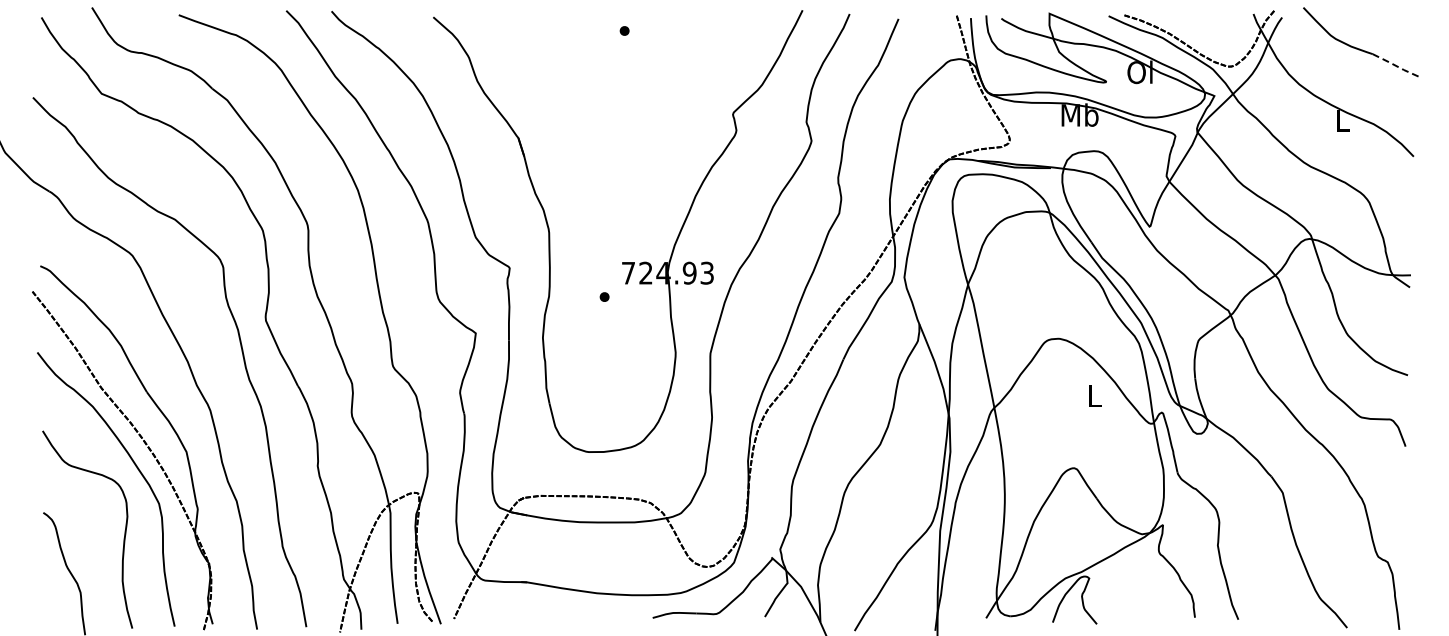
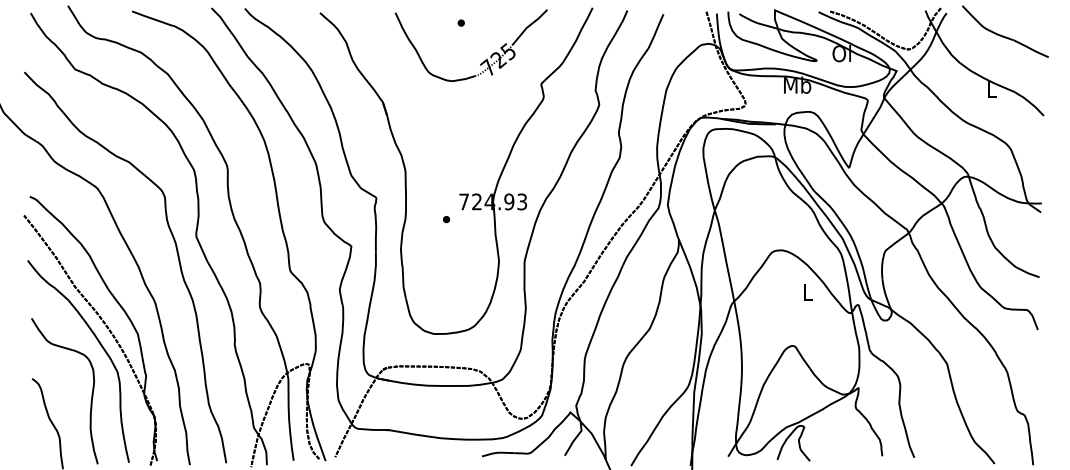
line: (1396, 66) -> (1031, 49), dashed -> solid
part: (653, 83) -> (482, 61), added

